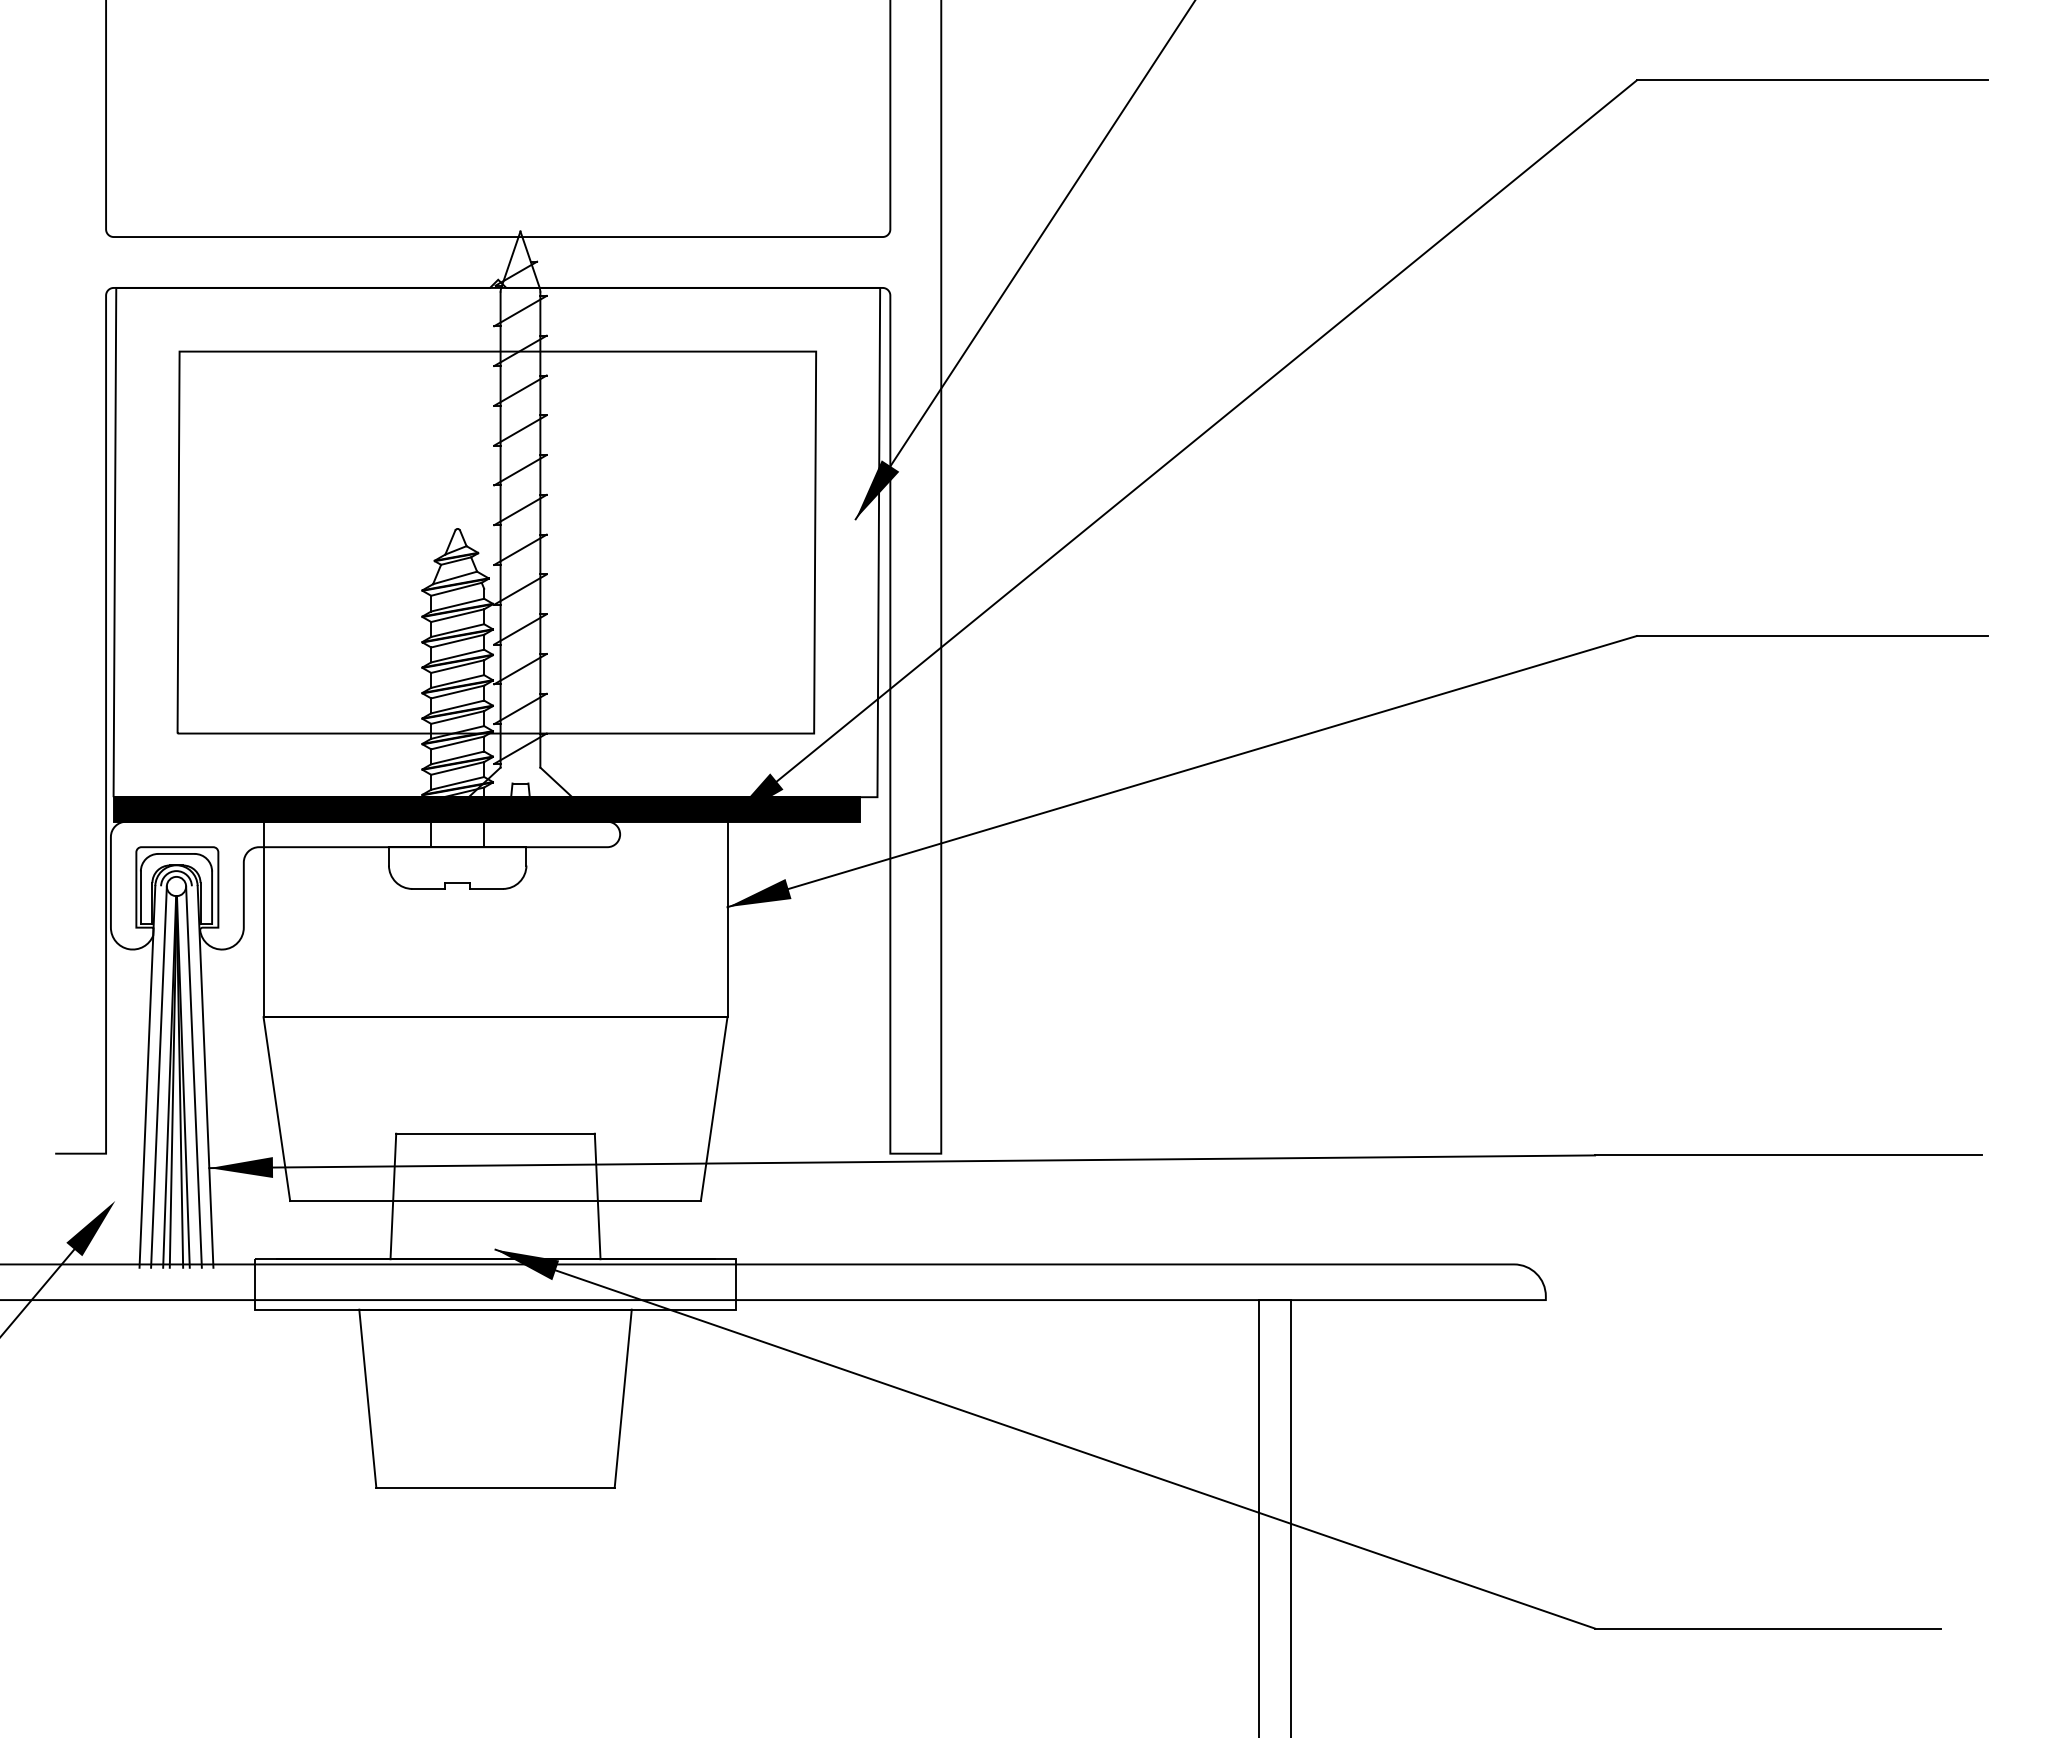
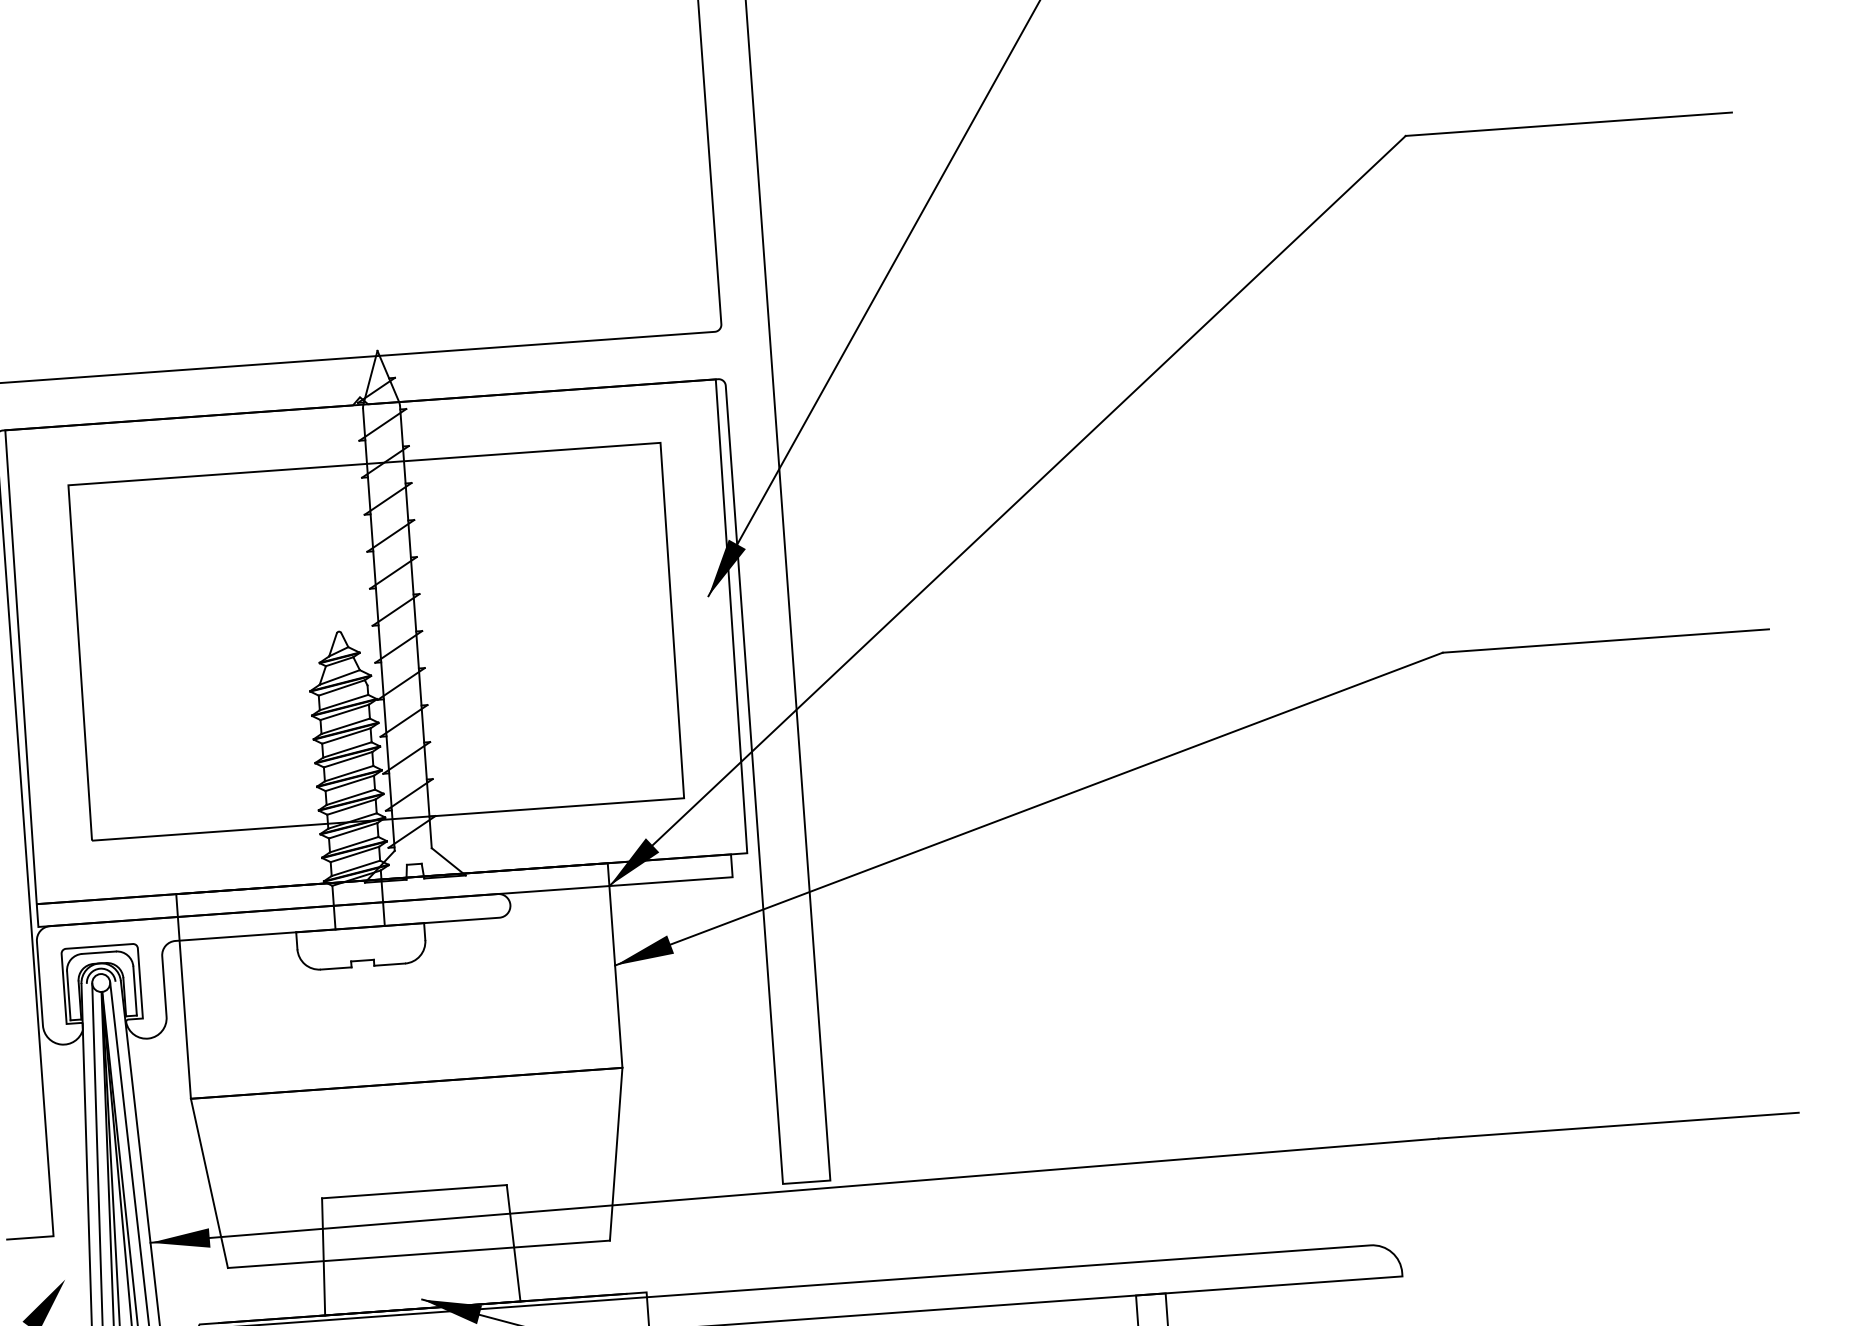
fill: (486, 809) -> (384, 890), removed

